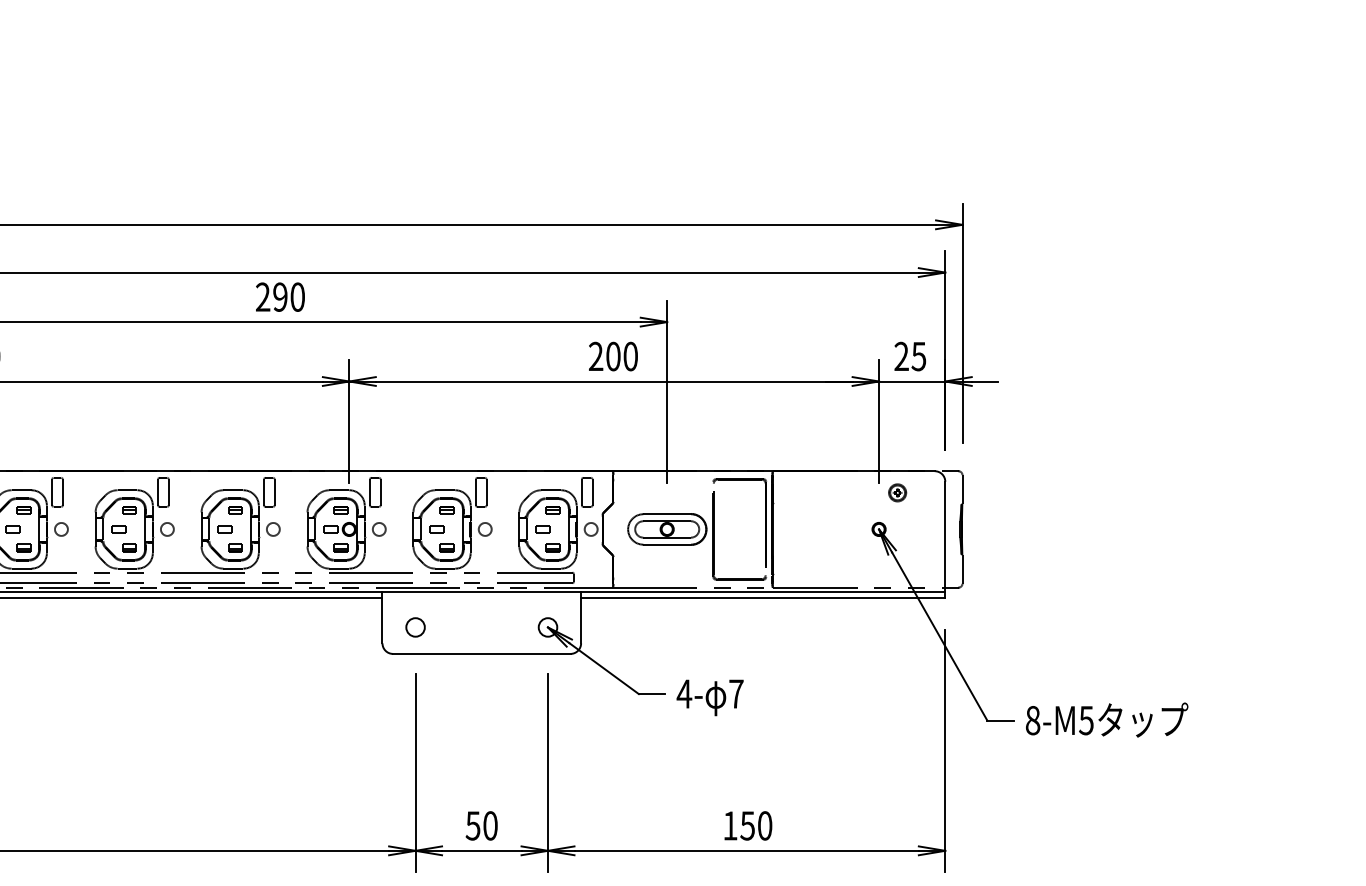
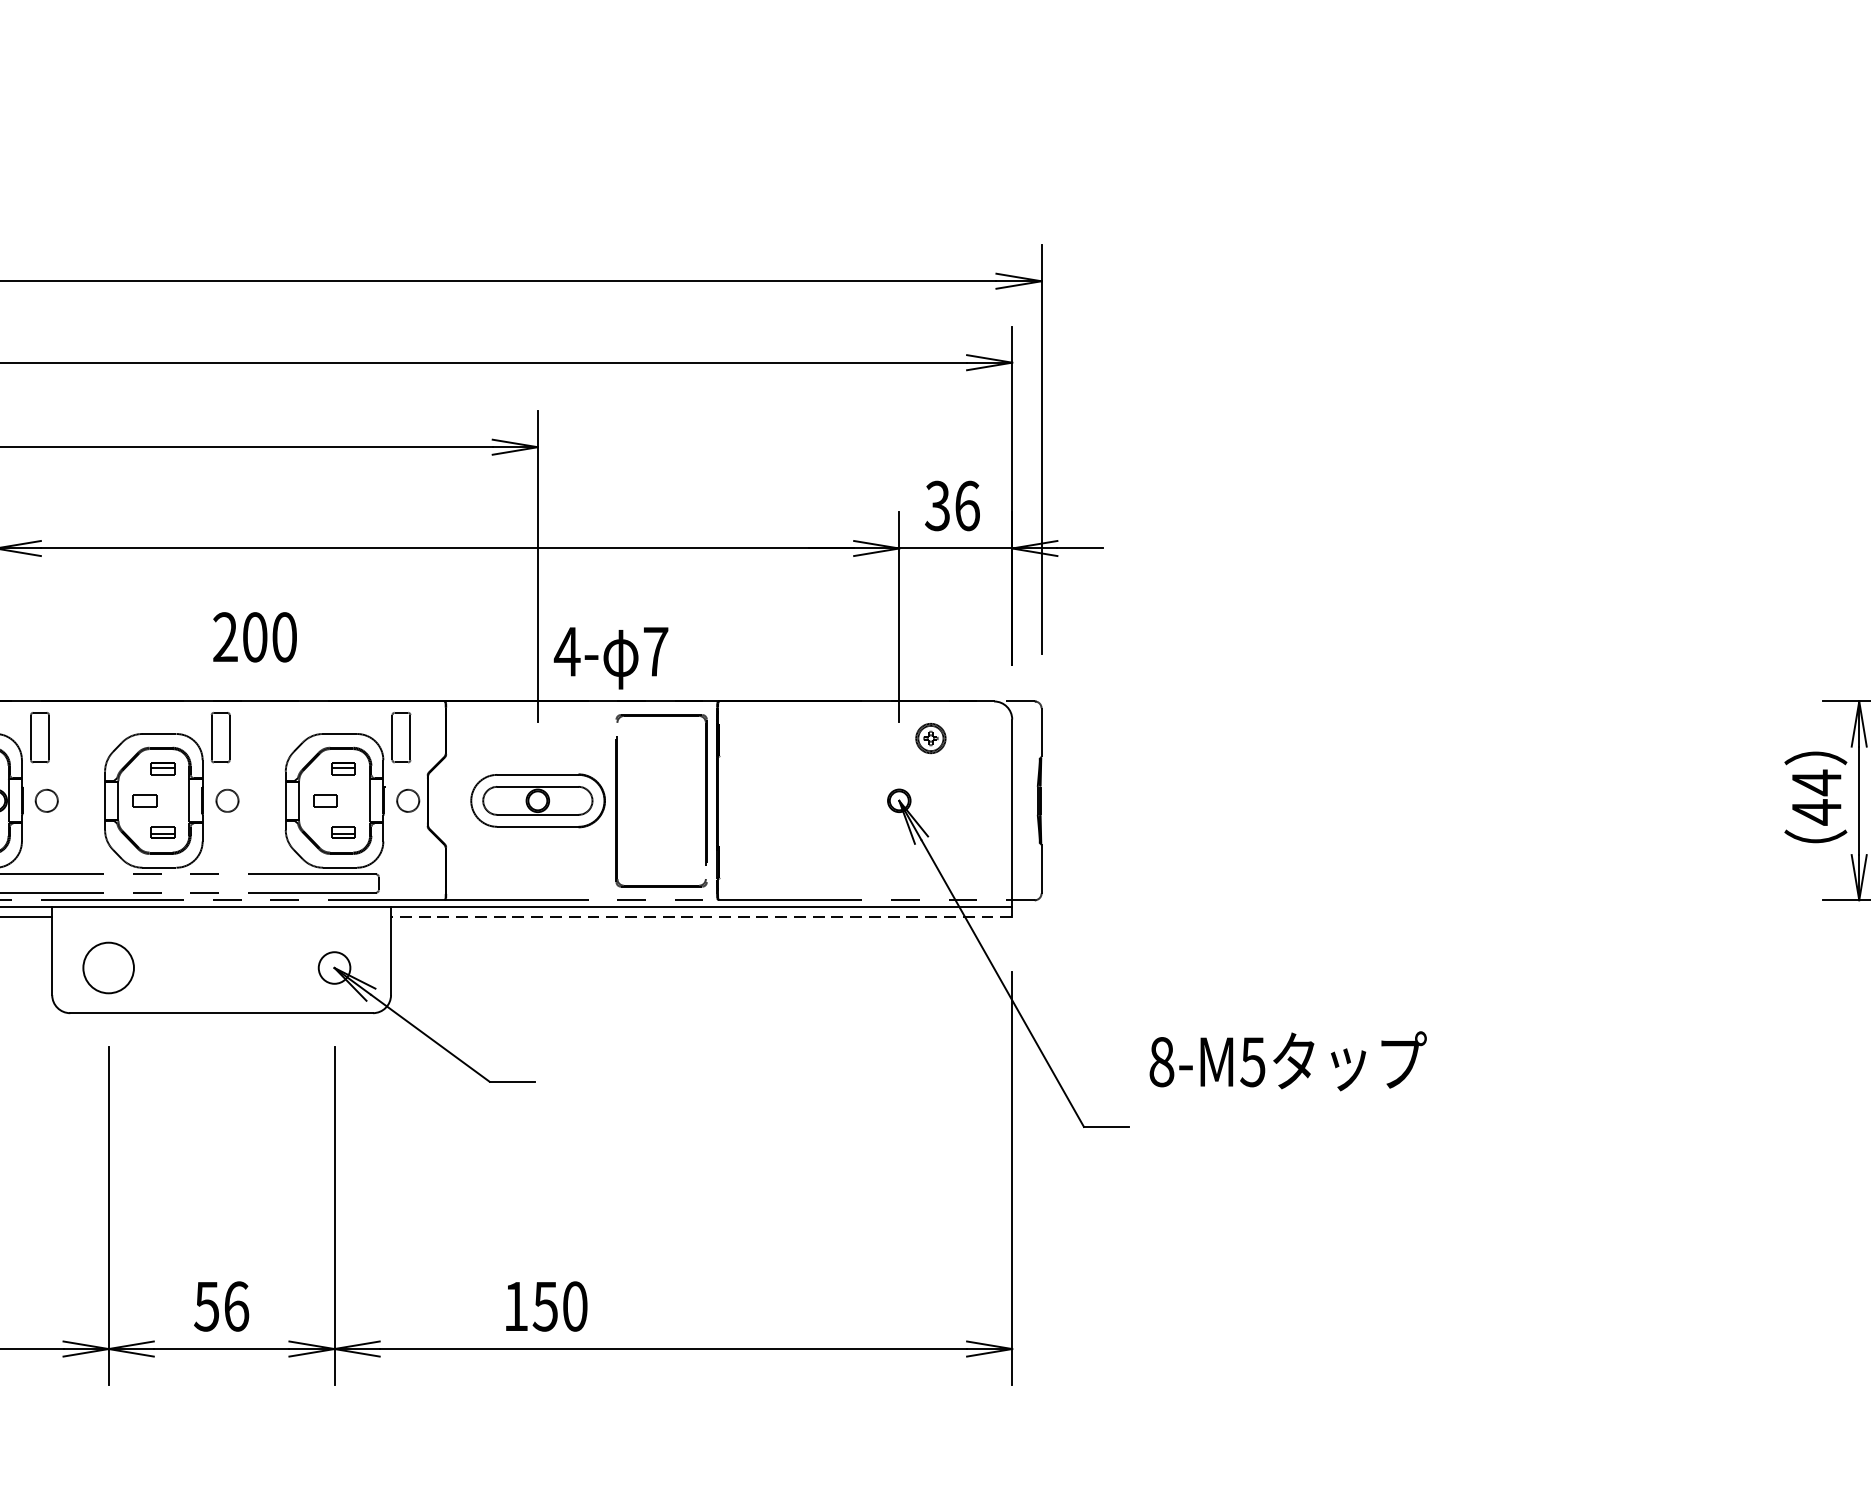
text: (613, 356) -> (255, 637), moved
text: (910, 356) -> (952, 505), 25 -> 36
line: (762, 597) -> (700, 916), solid -> dashed
circle: (415, 627) -> (108, 968), size x1.6
text: (709, 697) -> (610, 657), moved
text: (1107, 719) -> (1288, 1060), moved
text: (490, 825) -> (236, 1305), 50 -> 56
text: (748, 825) -> (546, 1305), moved

